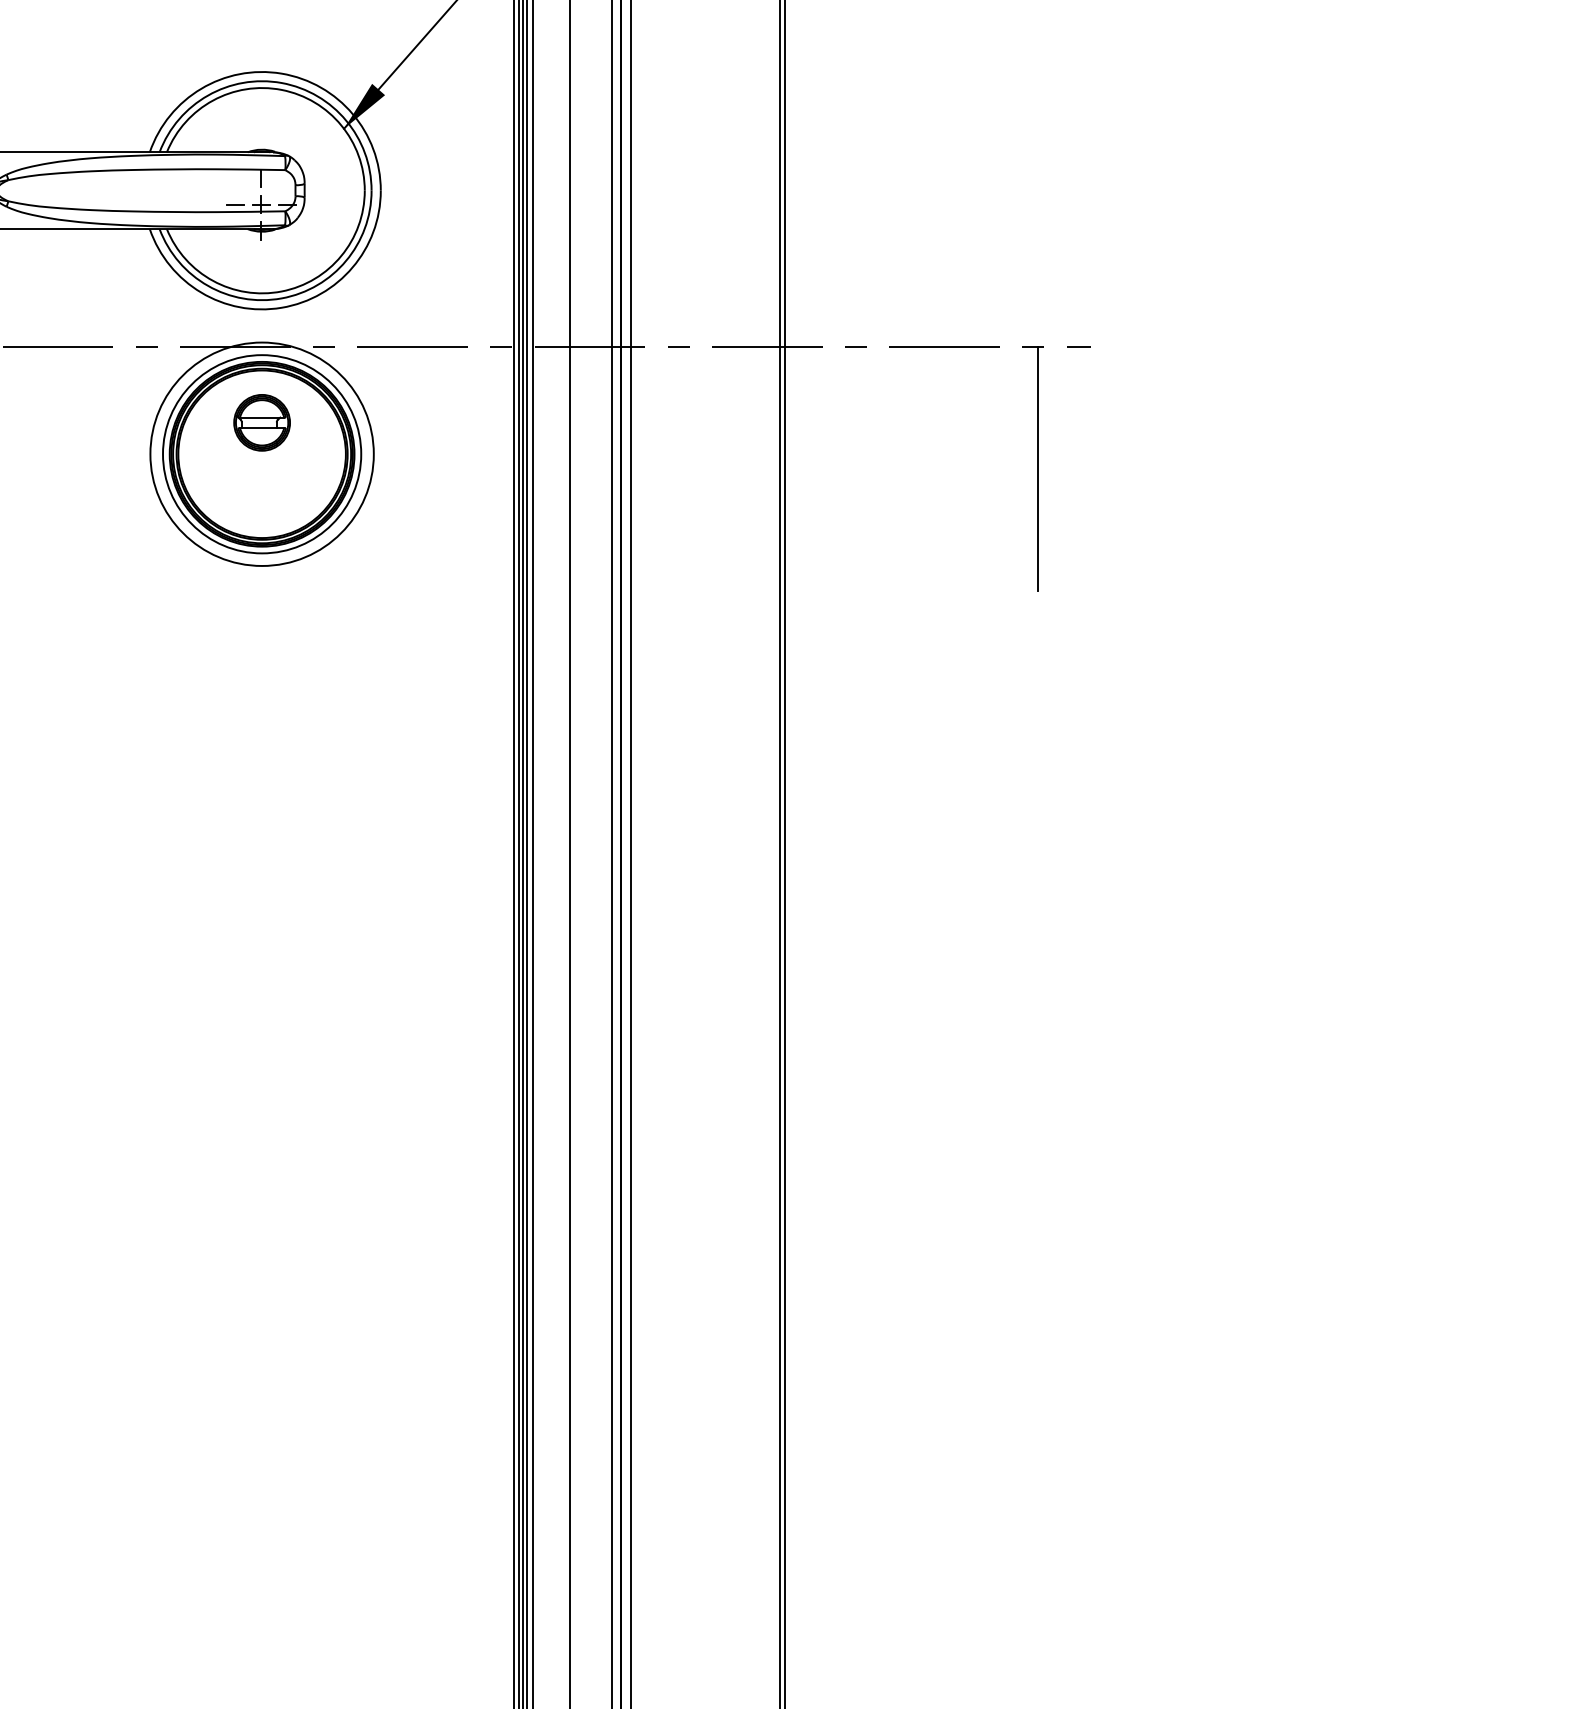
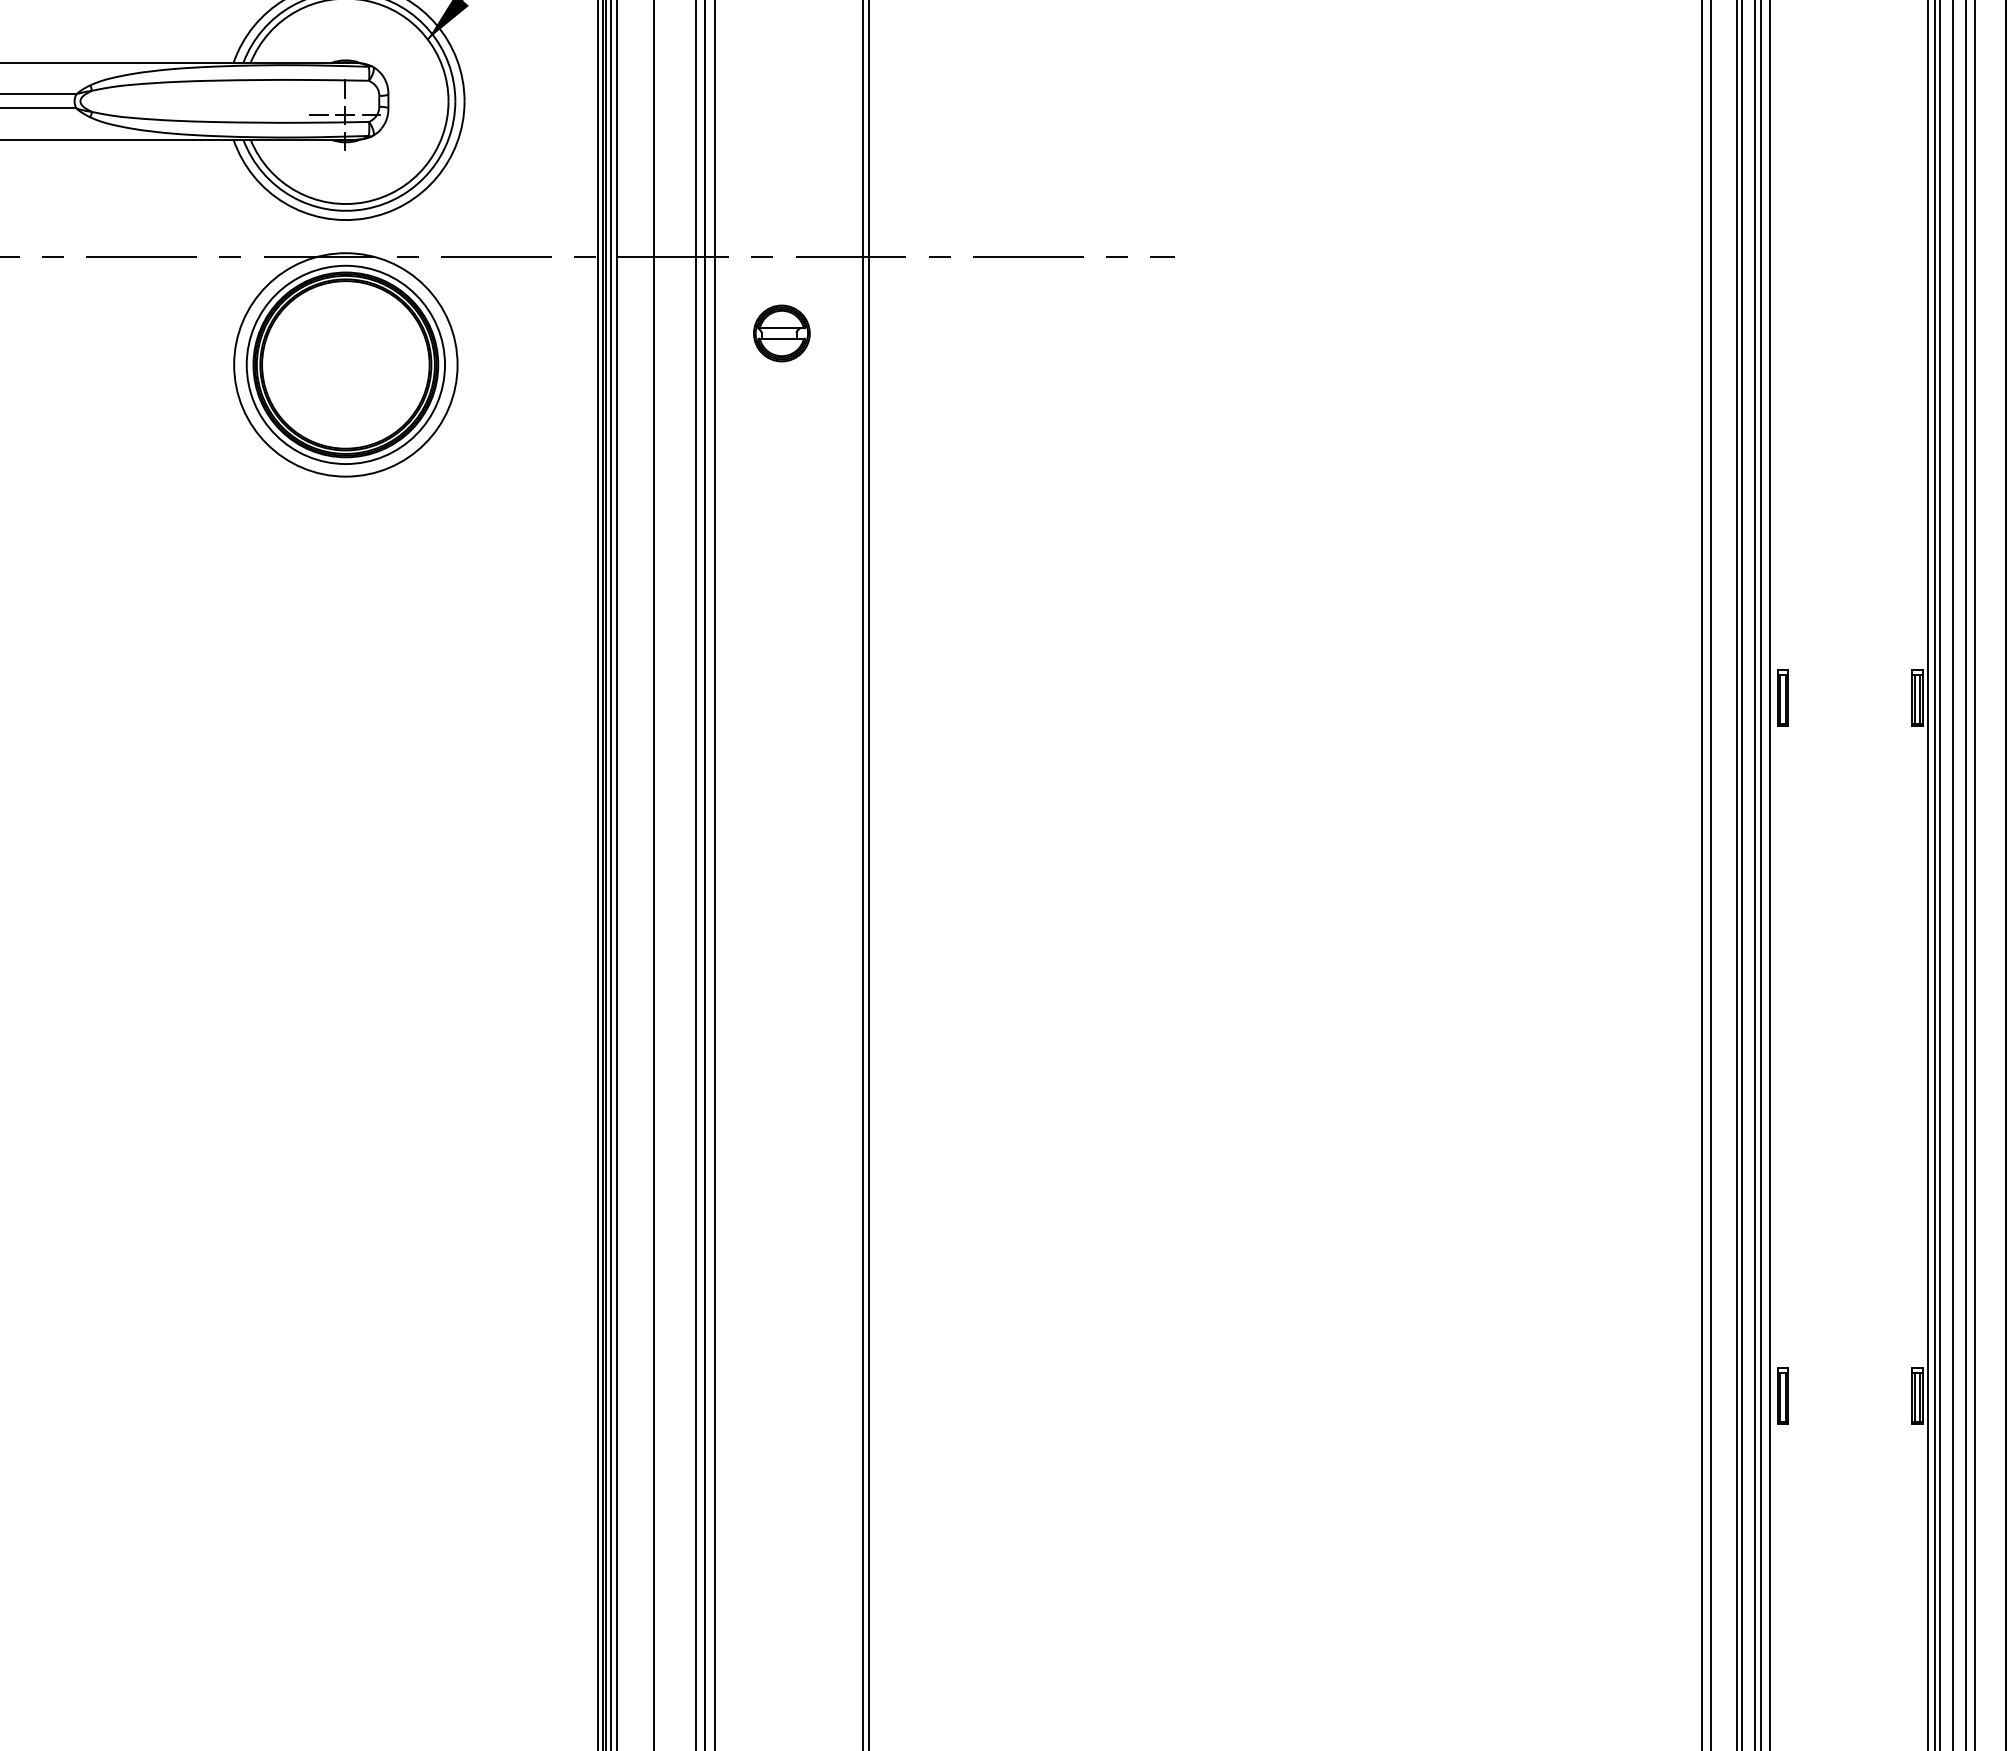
part: (261, 422) -> (781, 333), moved
line: (1038, 468) -> (1122, 379), removed

